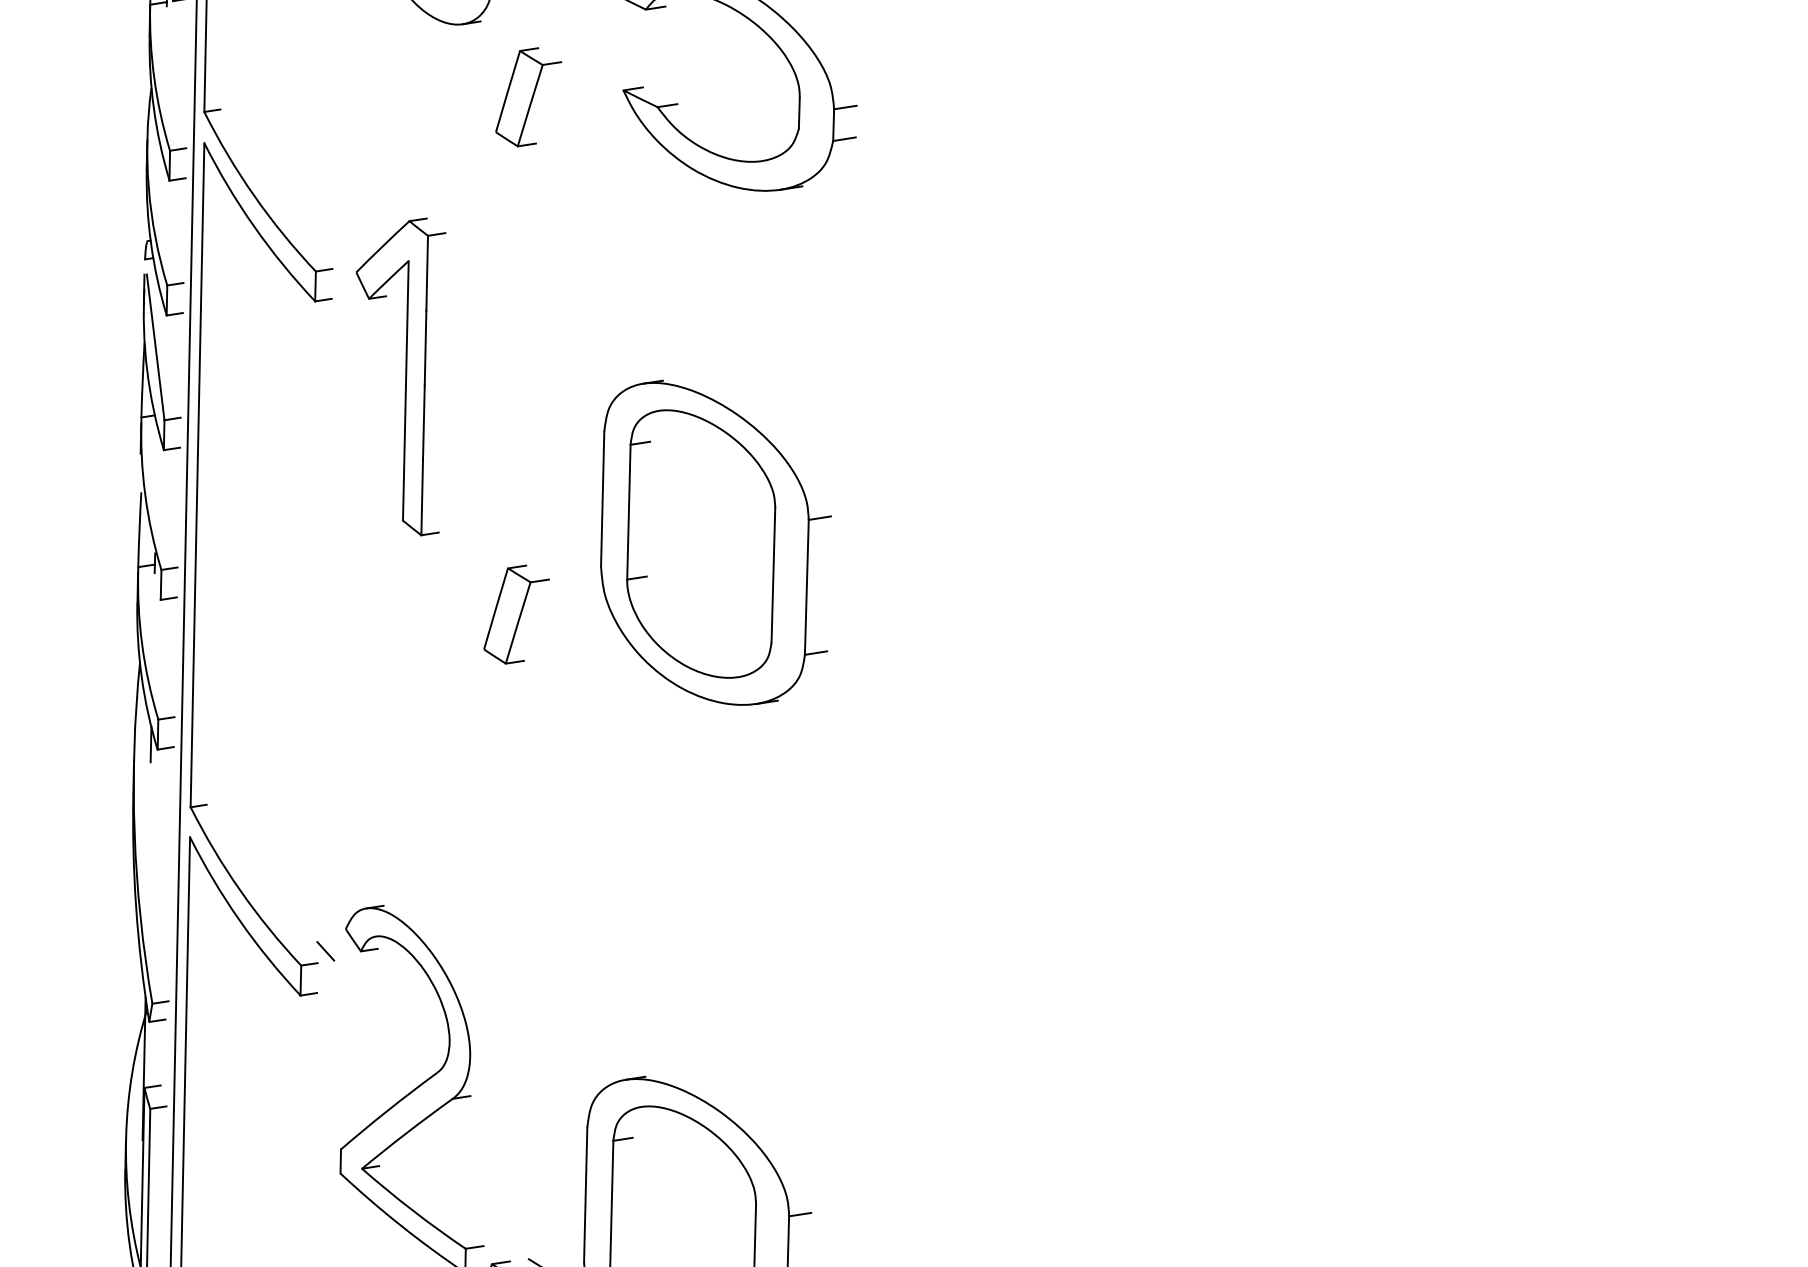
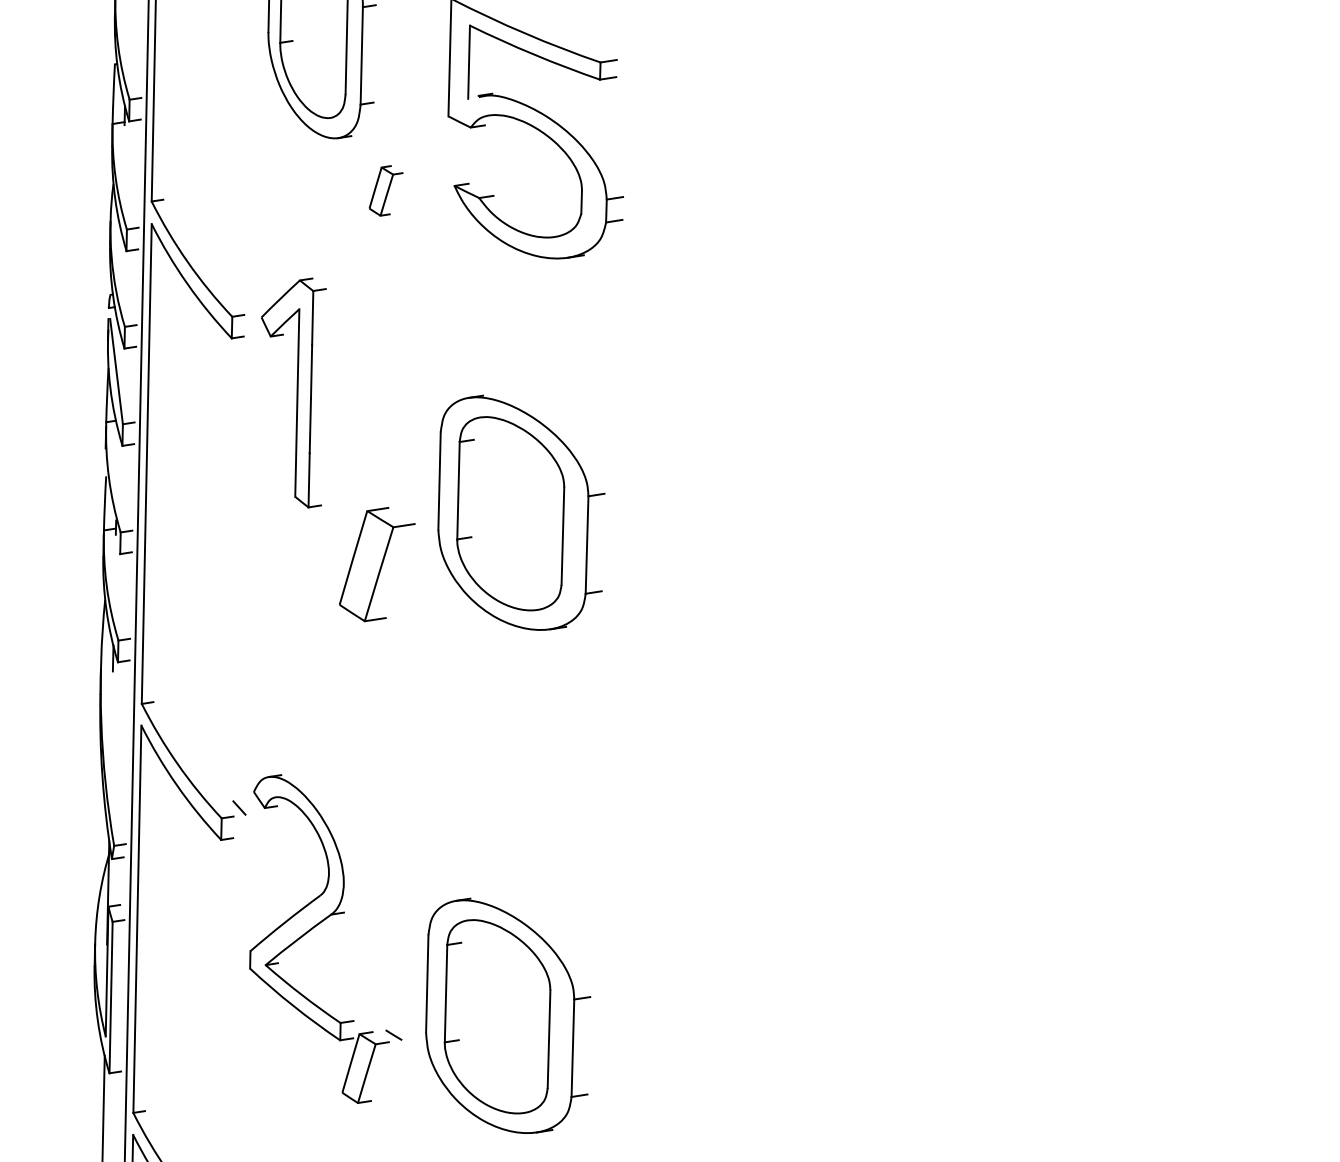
part: (527, 96) -> (385, 190), size x0.7
part: (516, 614) -> (377, 564), size x1.6

